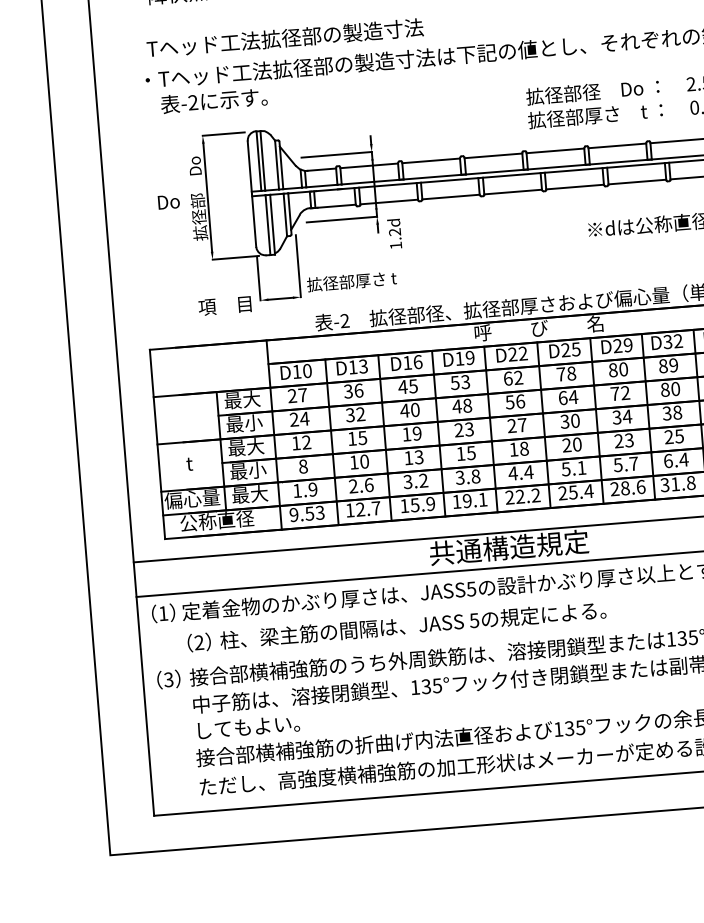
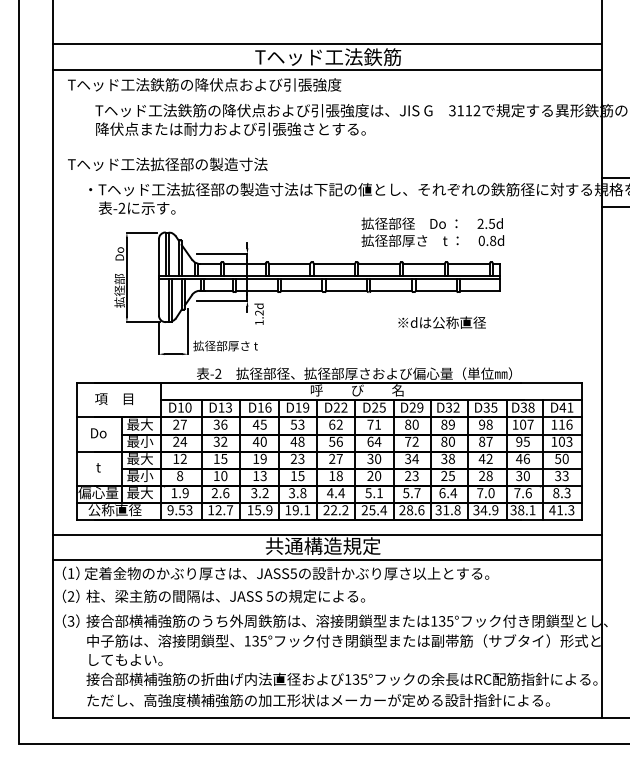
text: (284, 38) -> (167, 164), moved
text: (168, 202) -> (98, 433), moved
text: (224, 305) -> (113, 398), moved
text: (572, 373) -> (378, 424), 78 -> 71
text: (396, 625) -> (213, 595), moved

